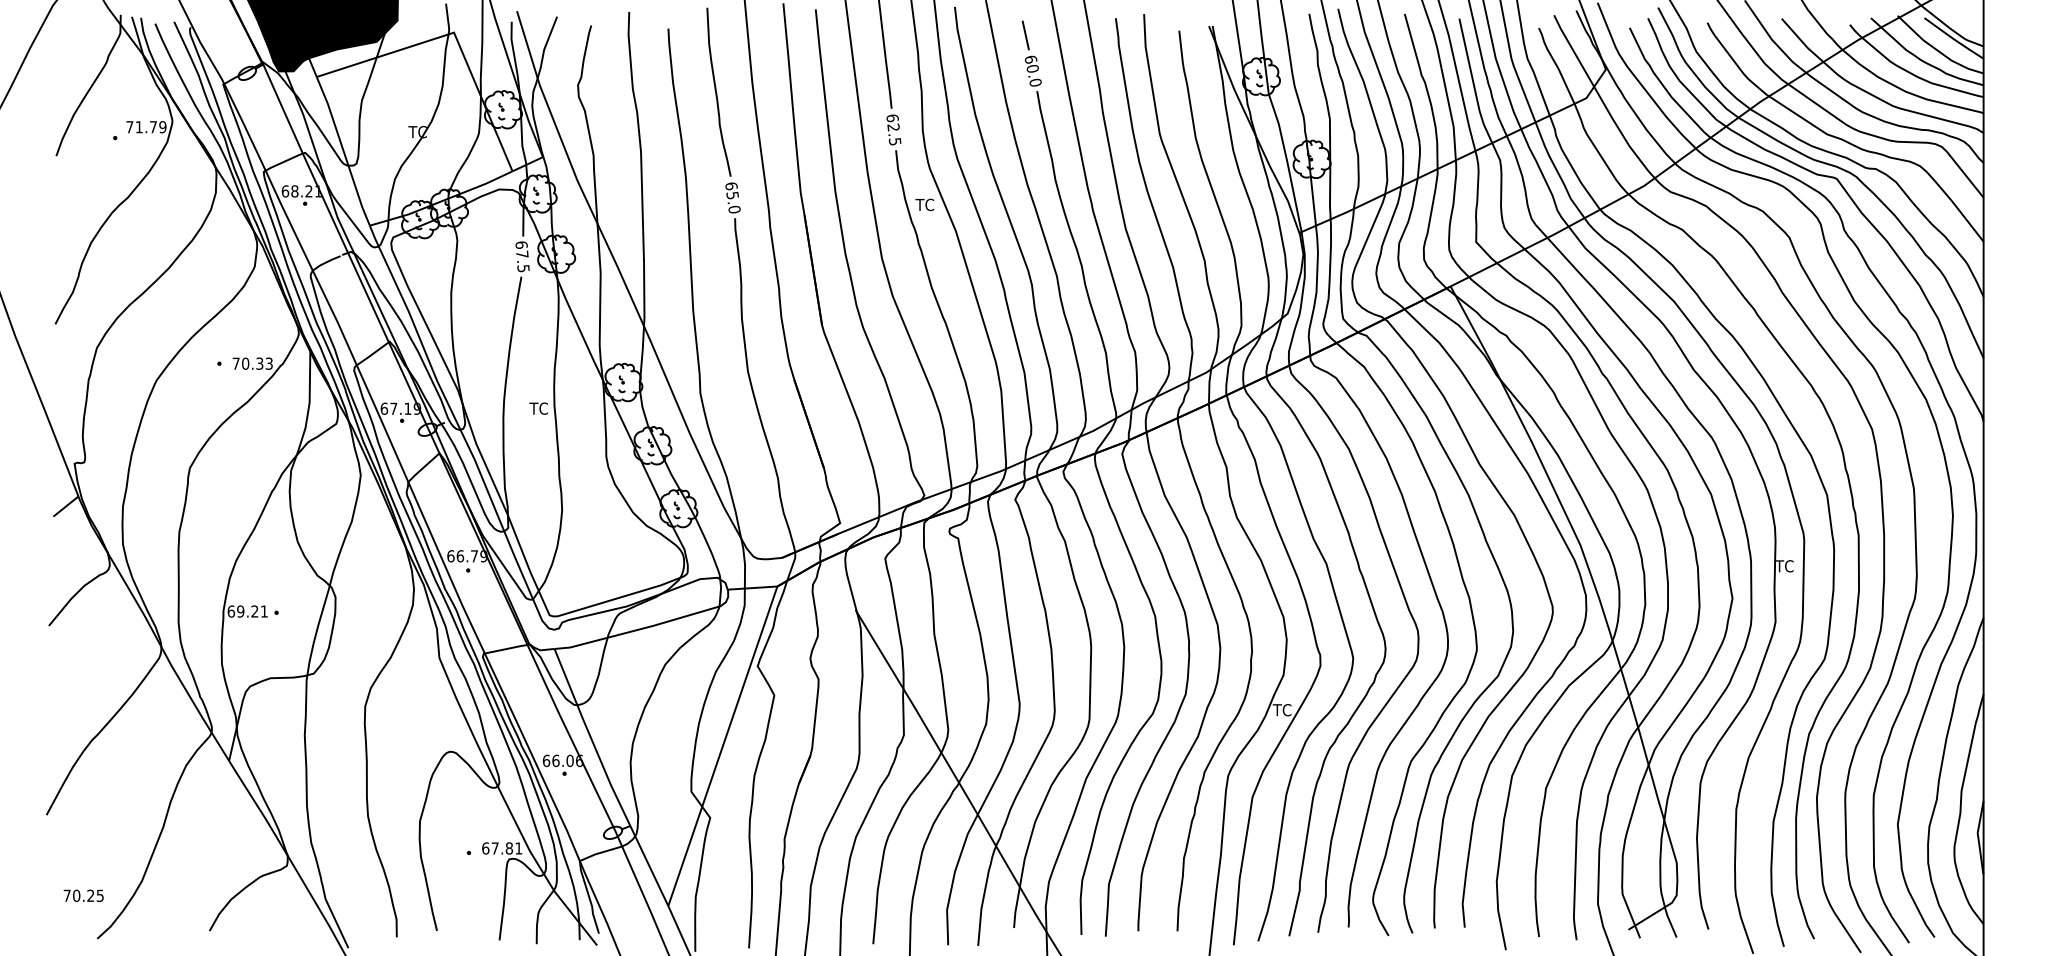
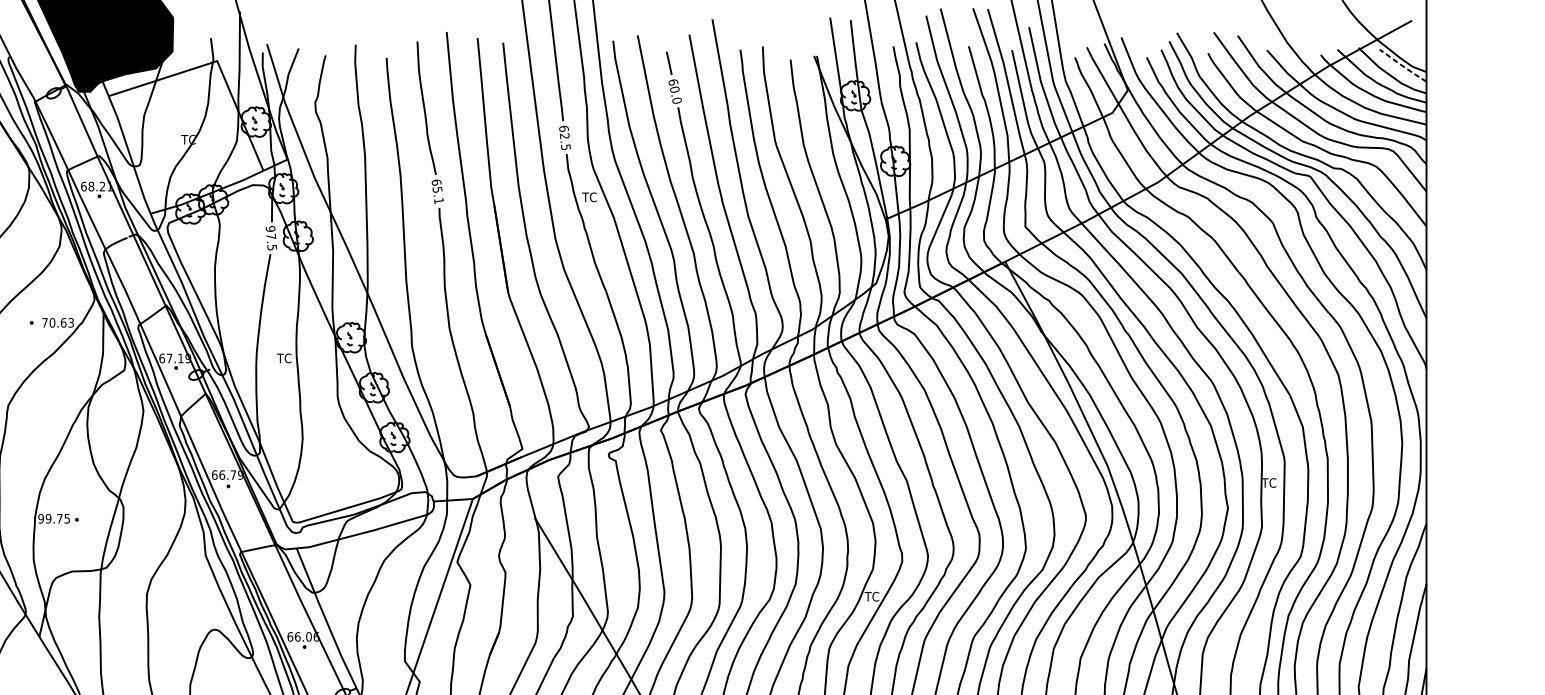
line: (1953, 38) -> (1402, 65), solid -> dashed
text: (734, 209) -> (438, 200), 65.0 -> 65.1
text: (521, 244) -> (270, 228), 67.5 -> 97.5
text: (259, 363) -> (63, 322), 70.33 -> 70.63
text: (247, 611) -> (53, 518), 69.21 -> 99.75

